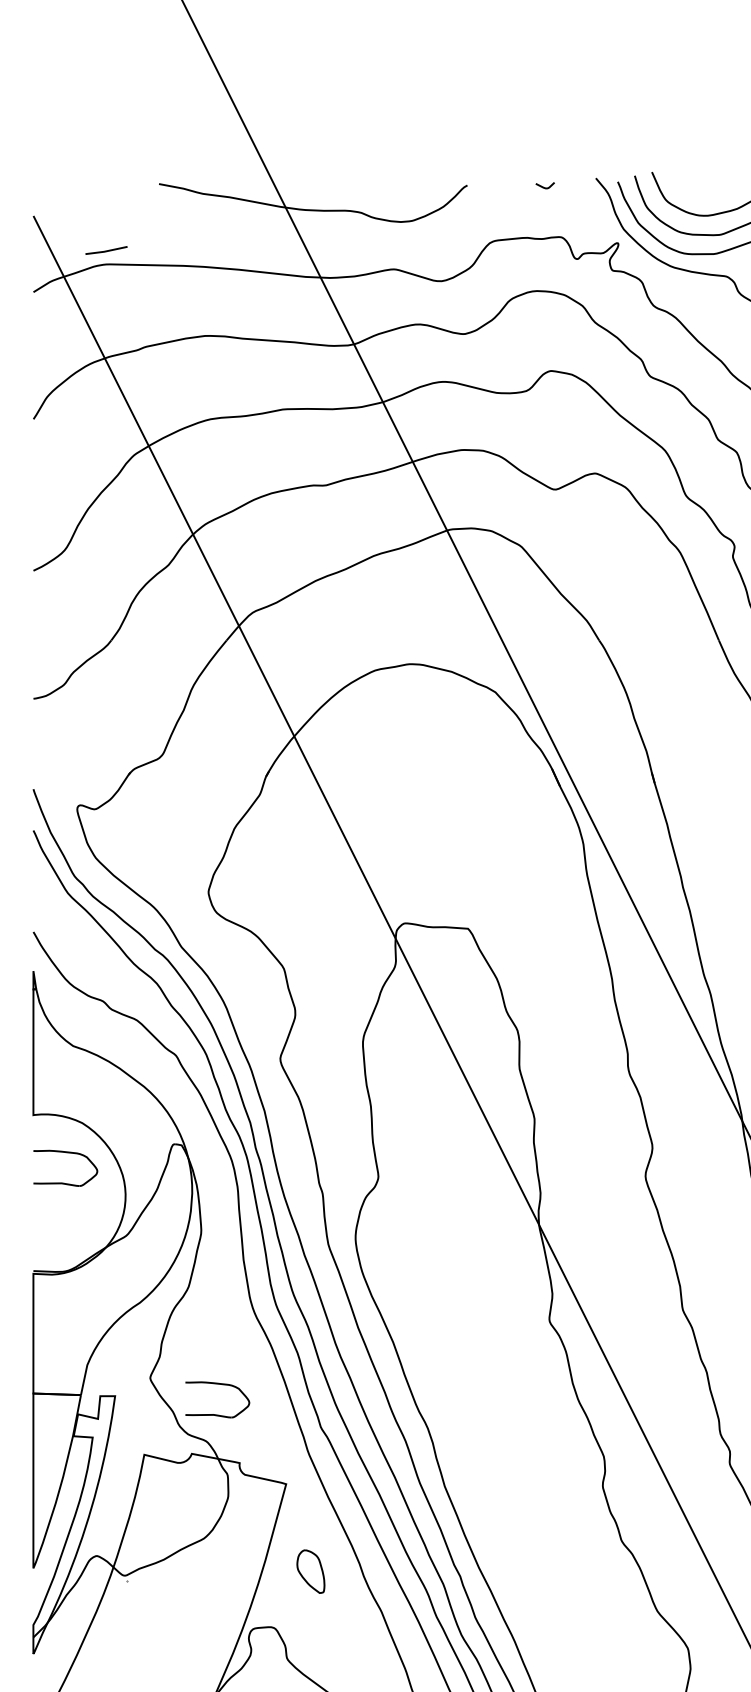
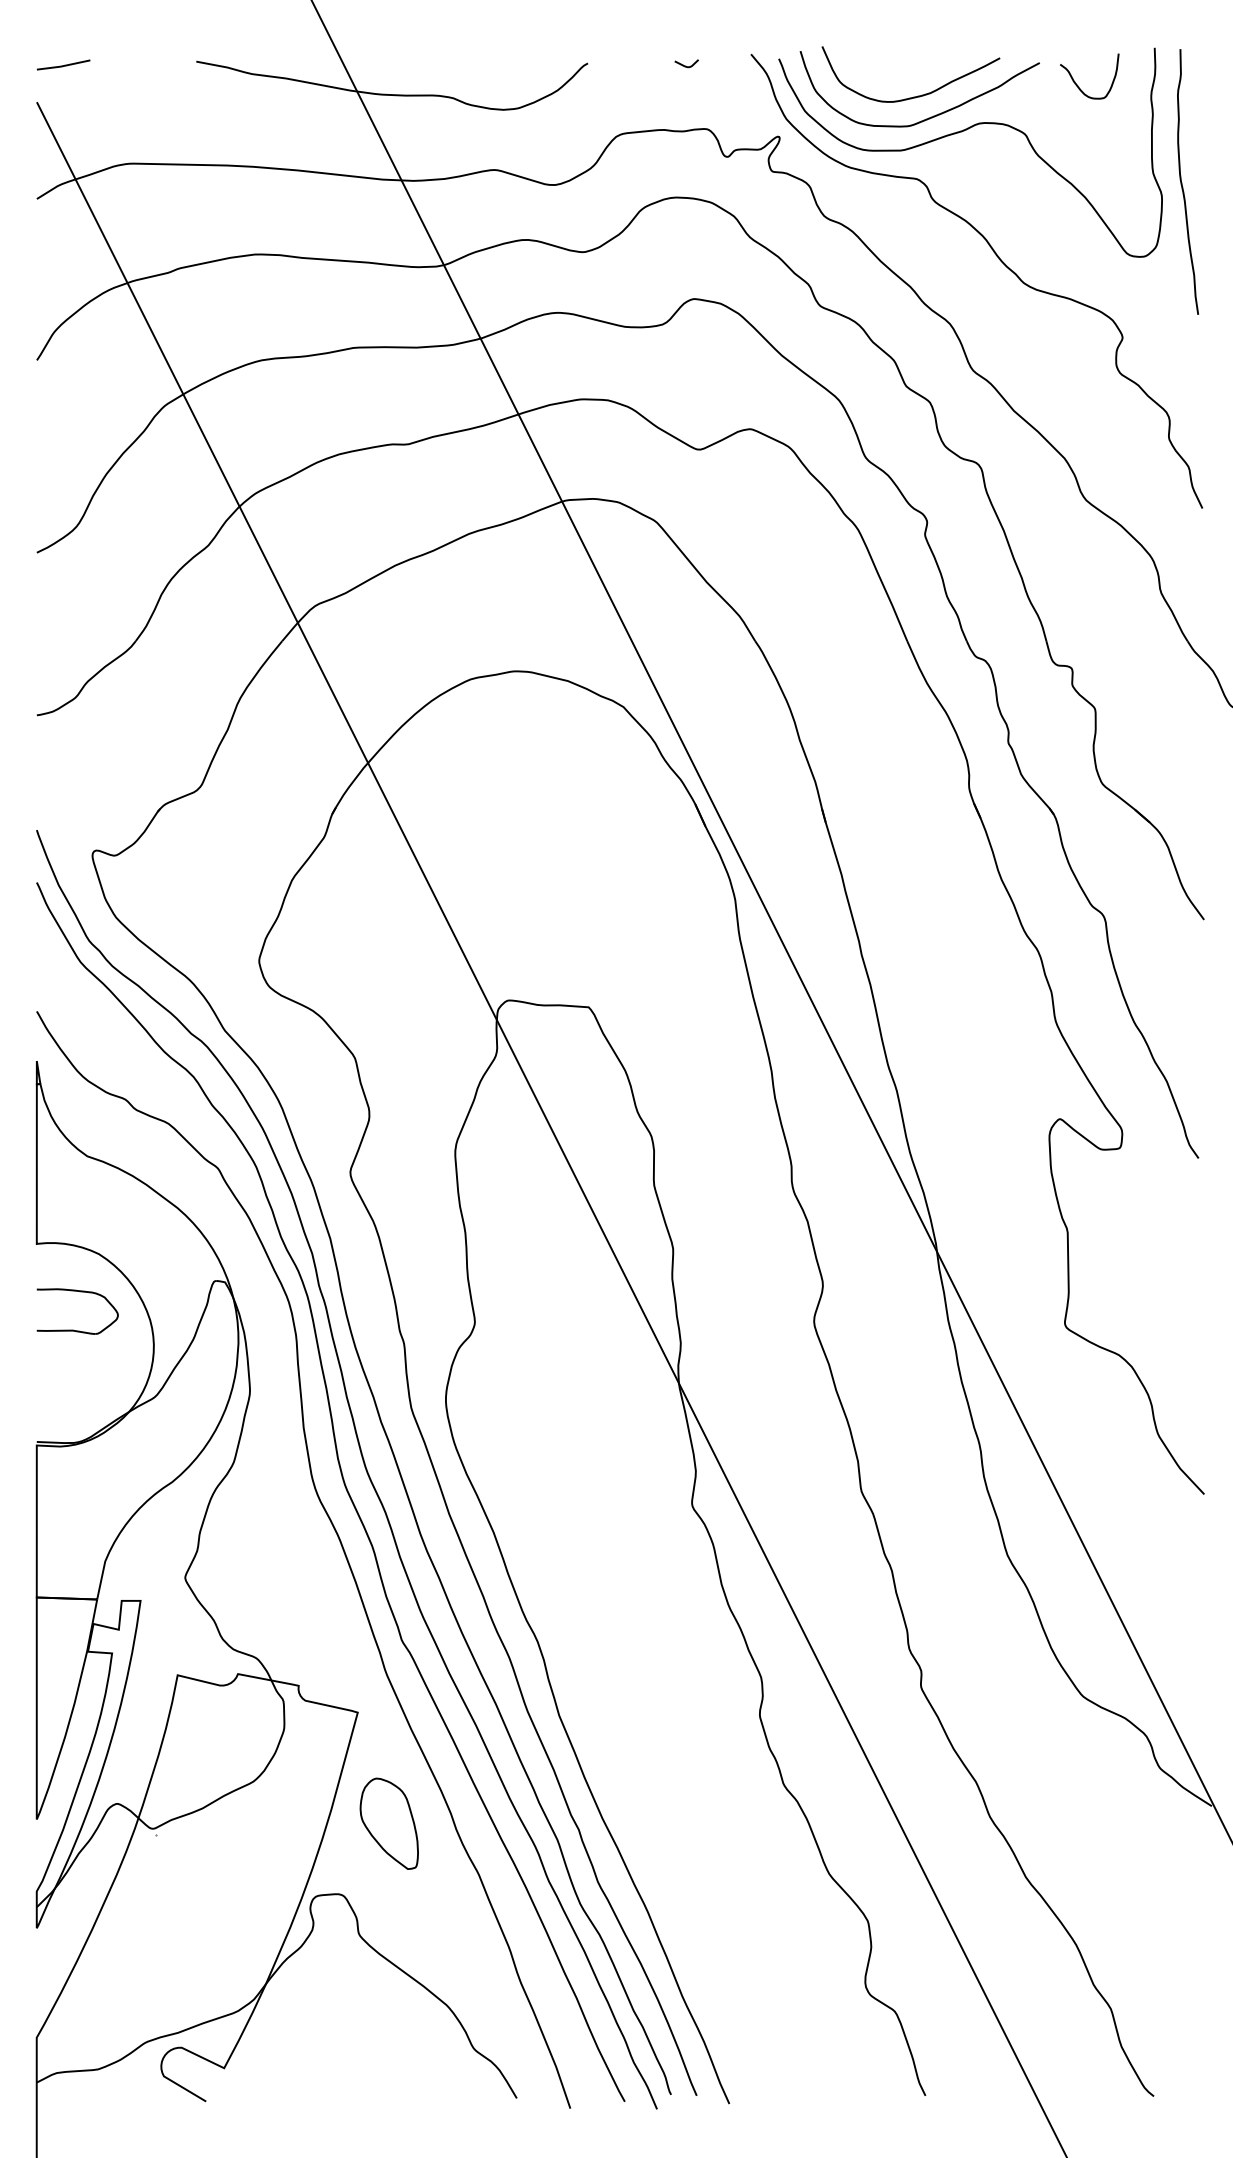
line: (107, 250) -> (64, 64), moved
part: (214, 1414) -> (266, 1623), removed
part: (310, 1571) -> (388, 1823), size x1.67

